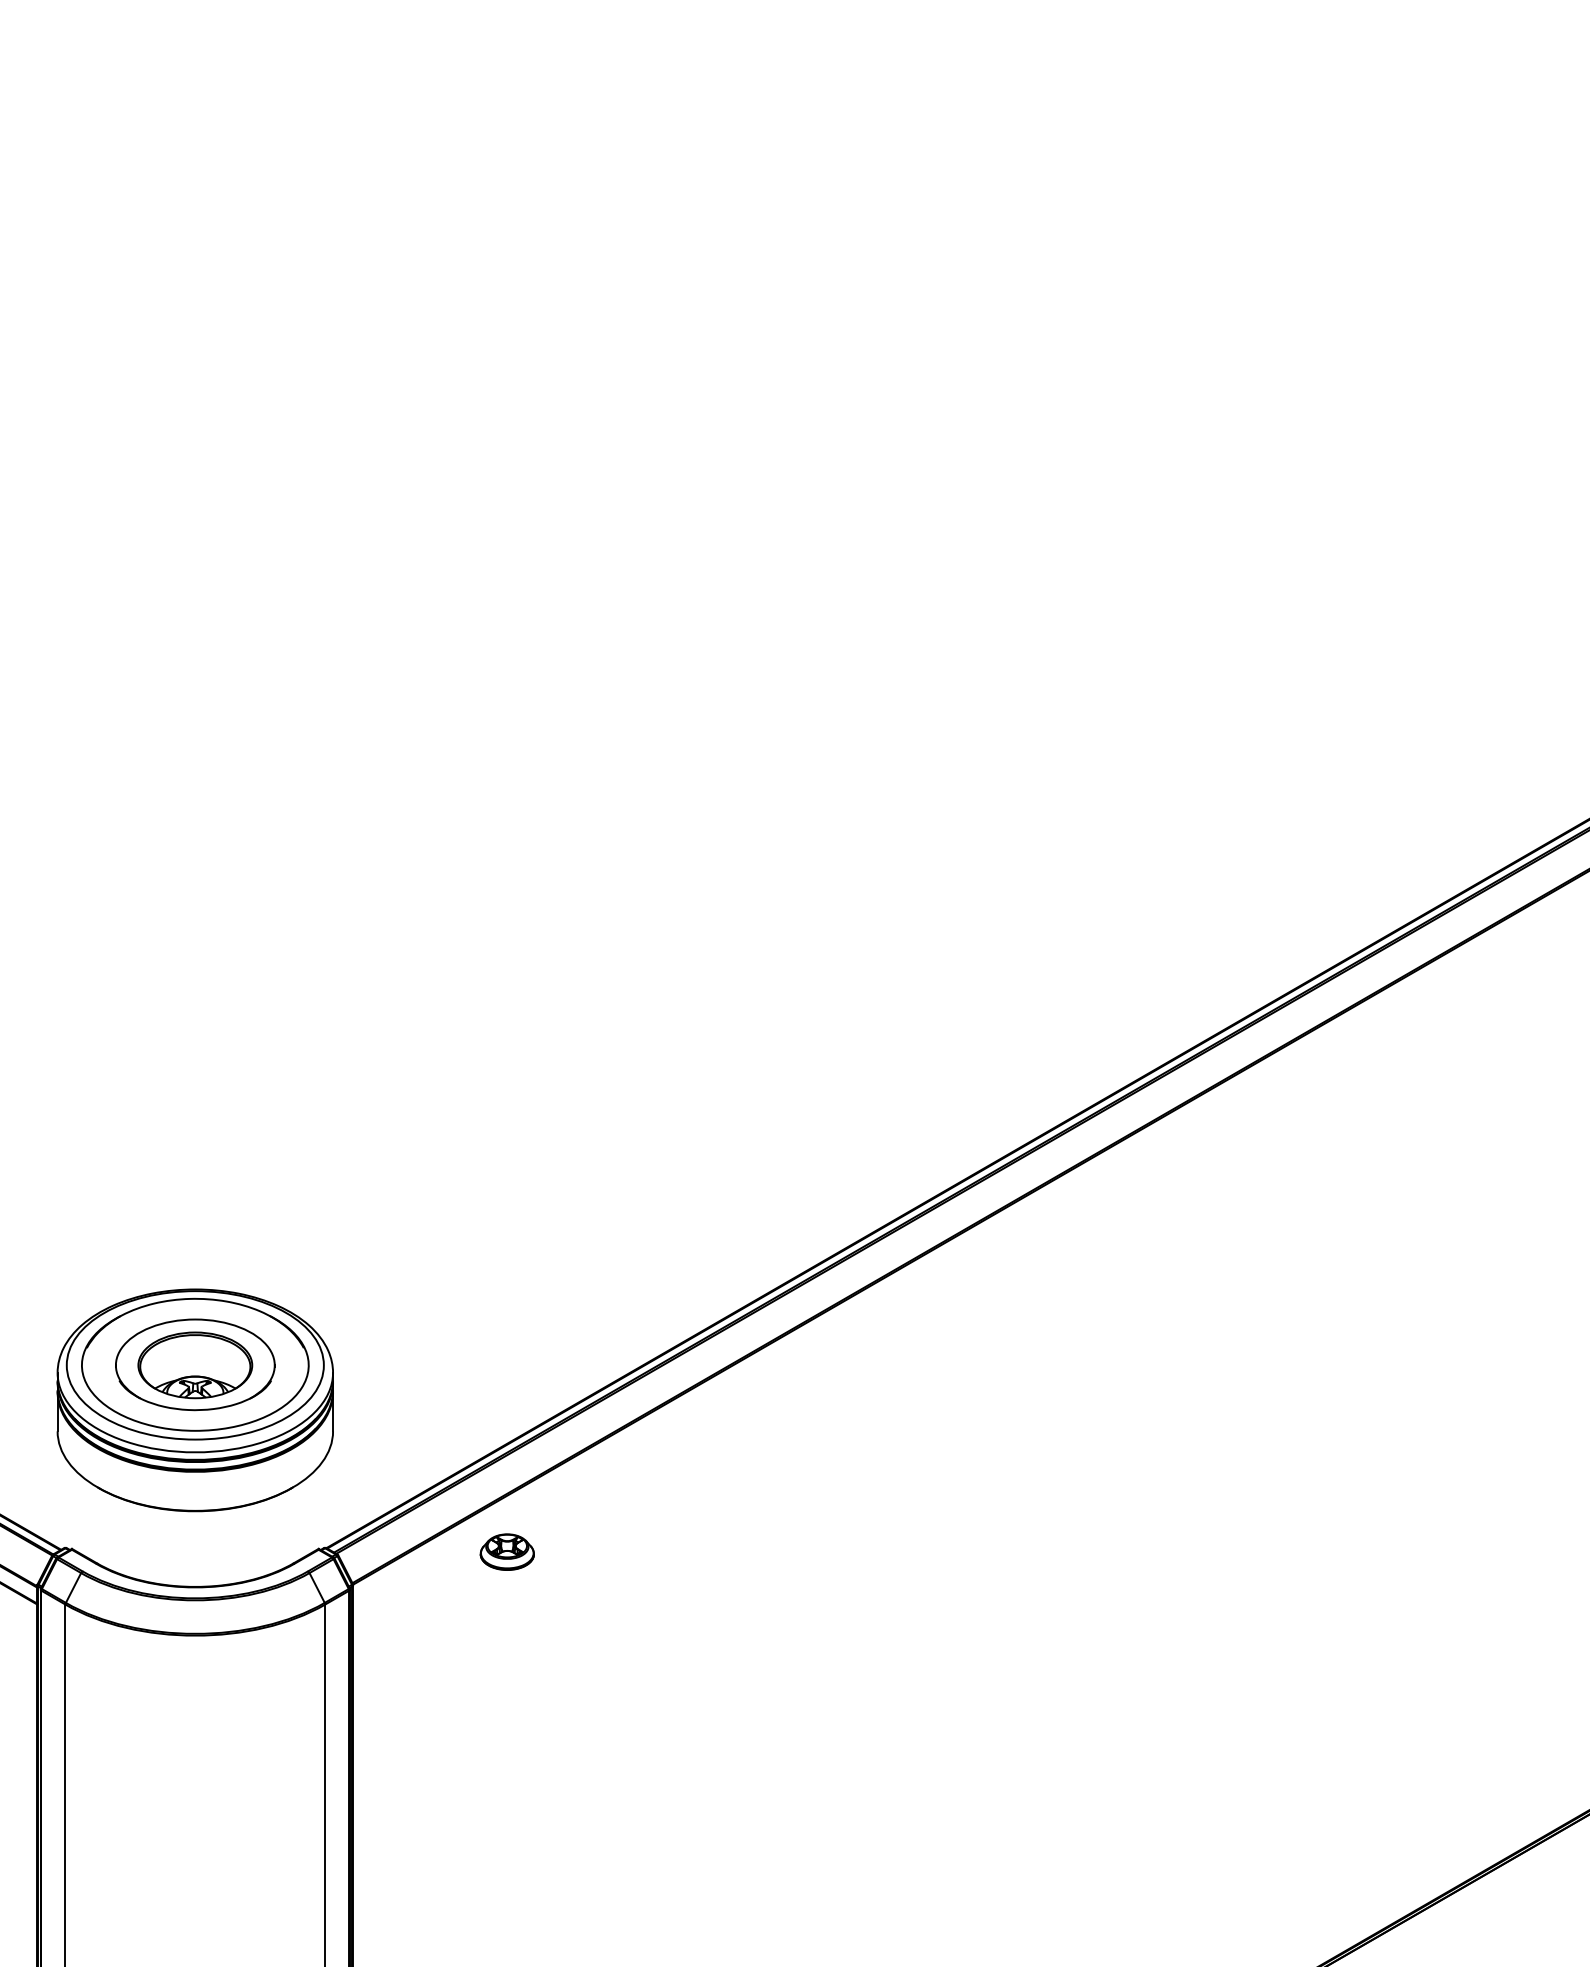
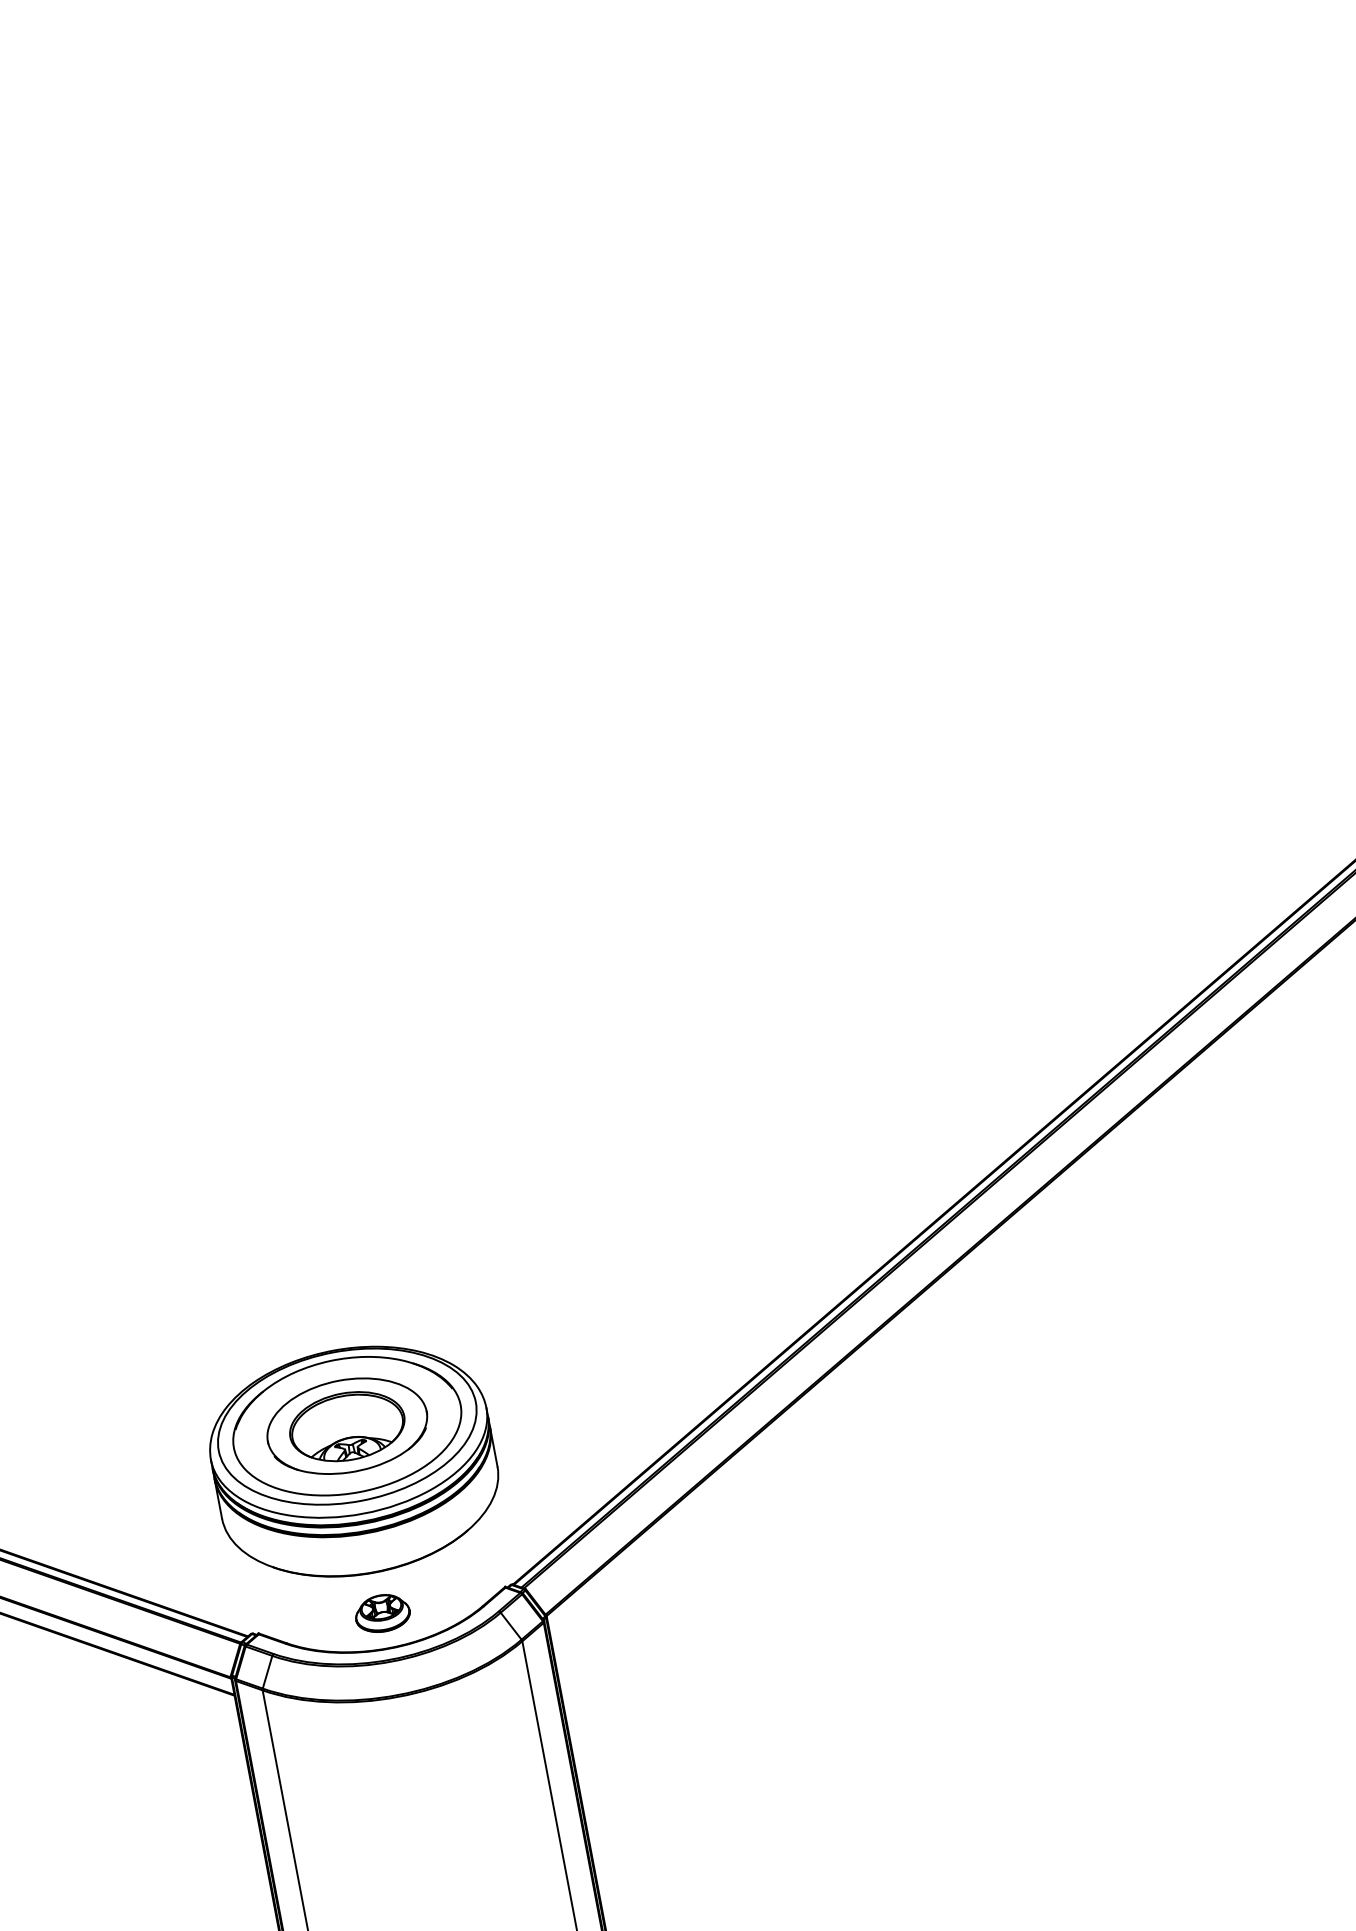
part: (506, 1551) -> (381, 1612), moved

